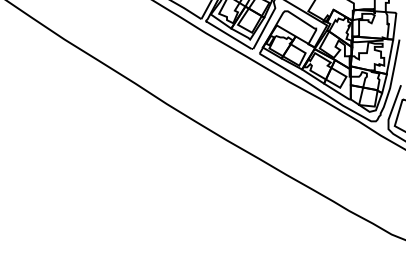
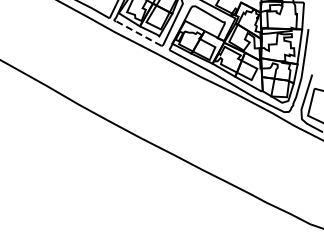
line: (229, 35) -> (138, 33), solid -> dashed

